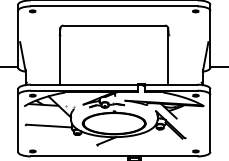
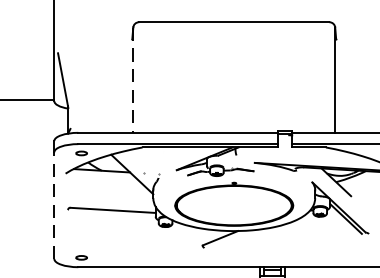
line: (60, 57) -> (133, 81), solid -> dashed
line: (18, 123) -> (54, 205), solid -> dashed

